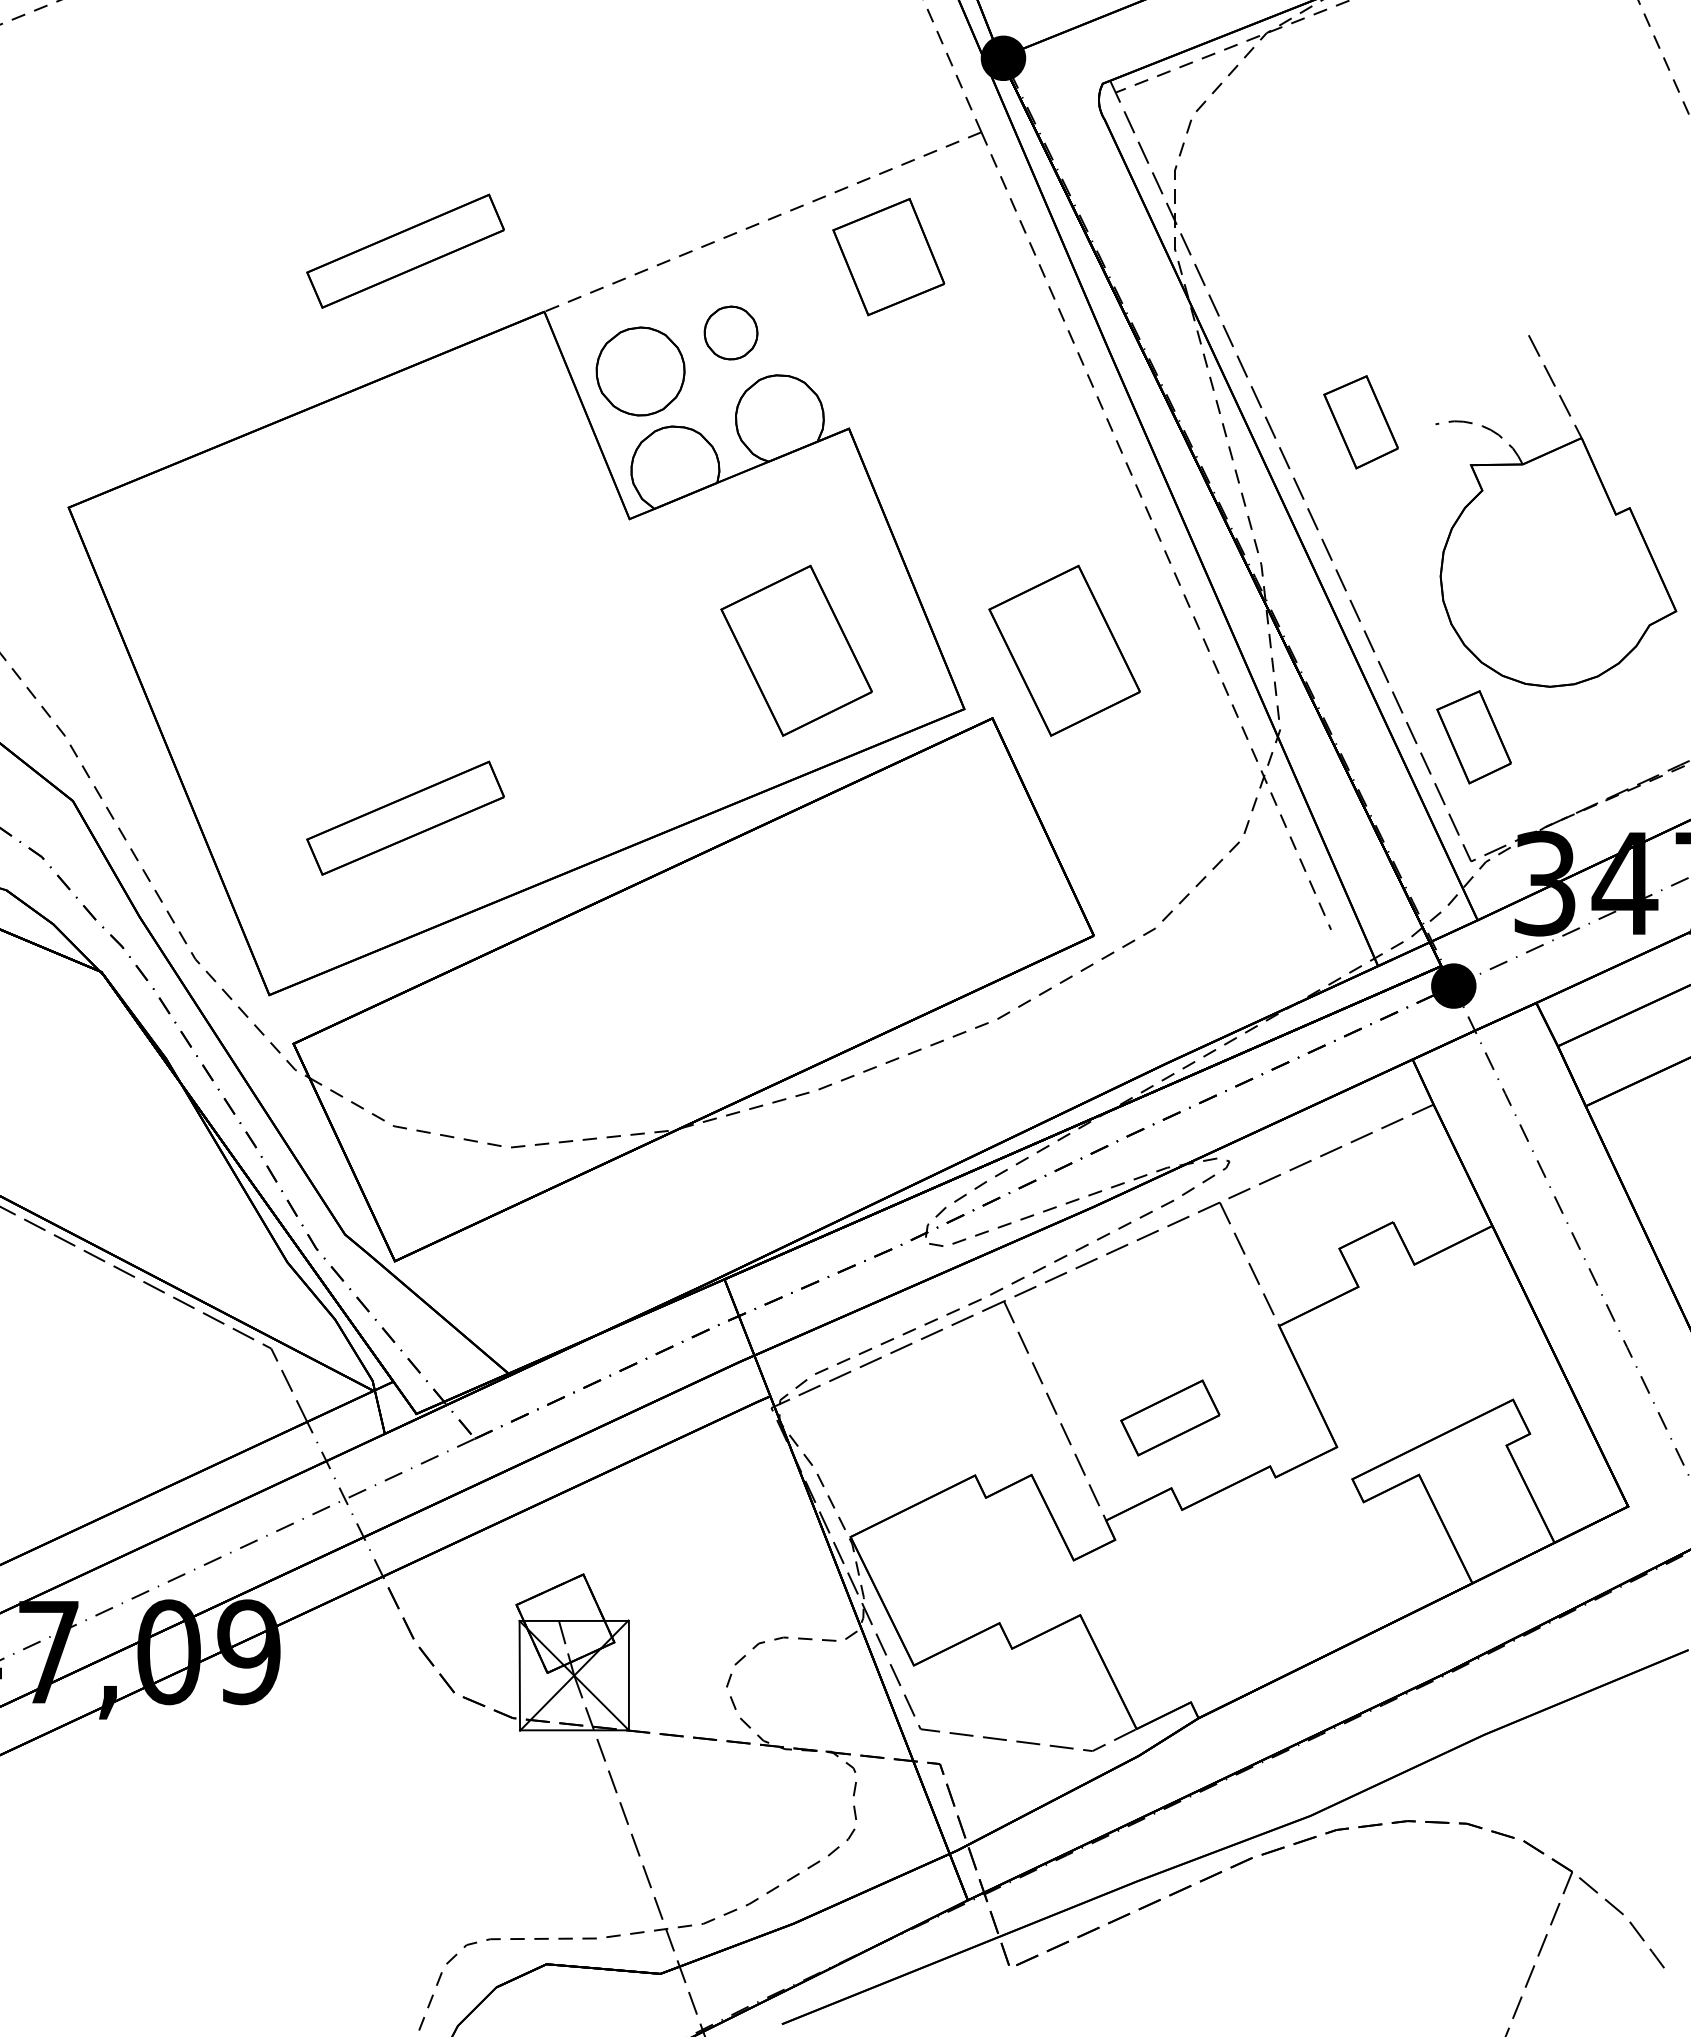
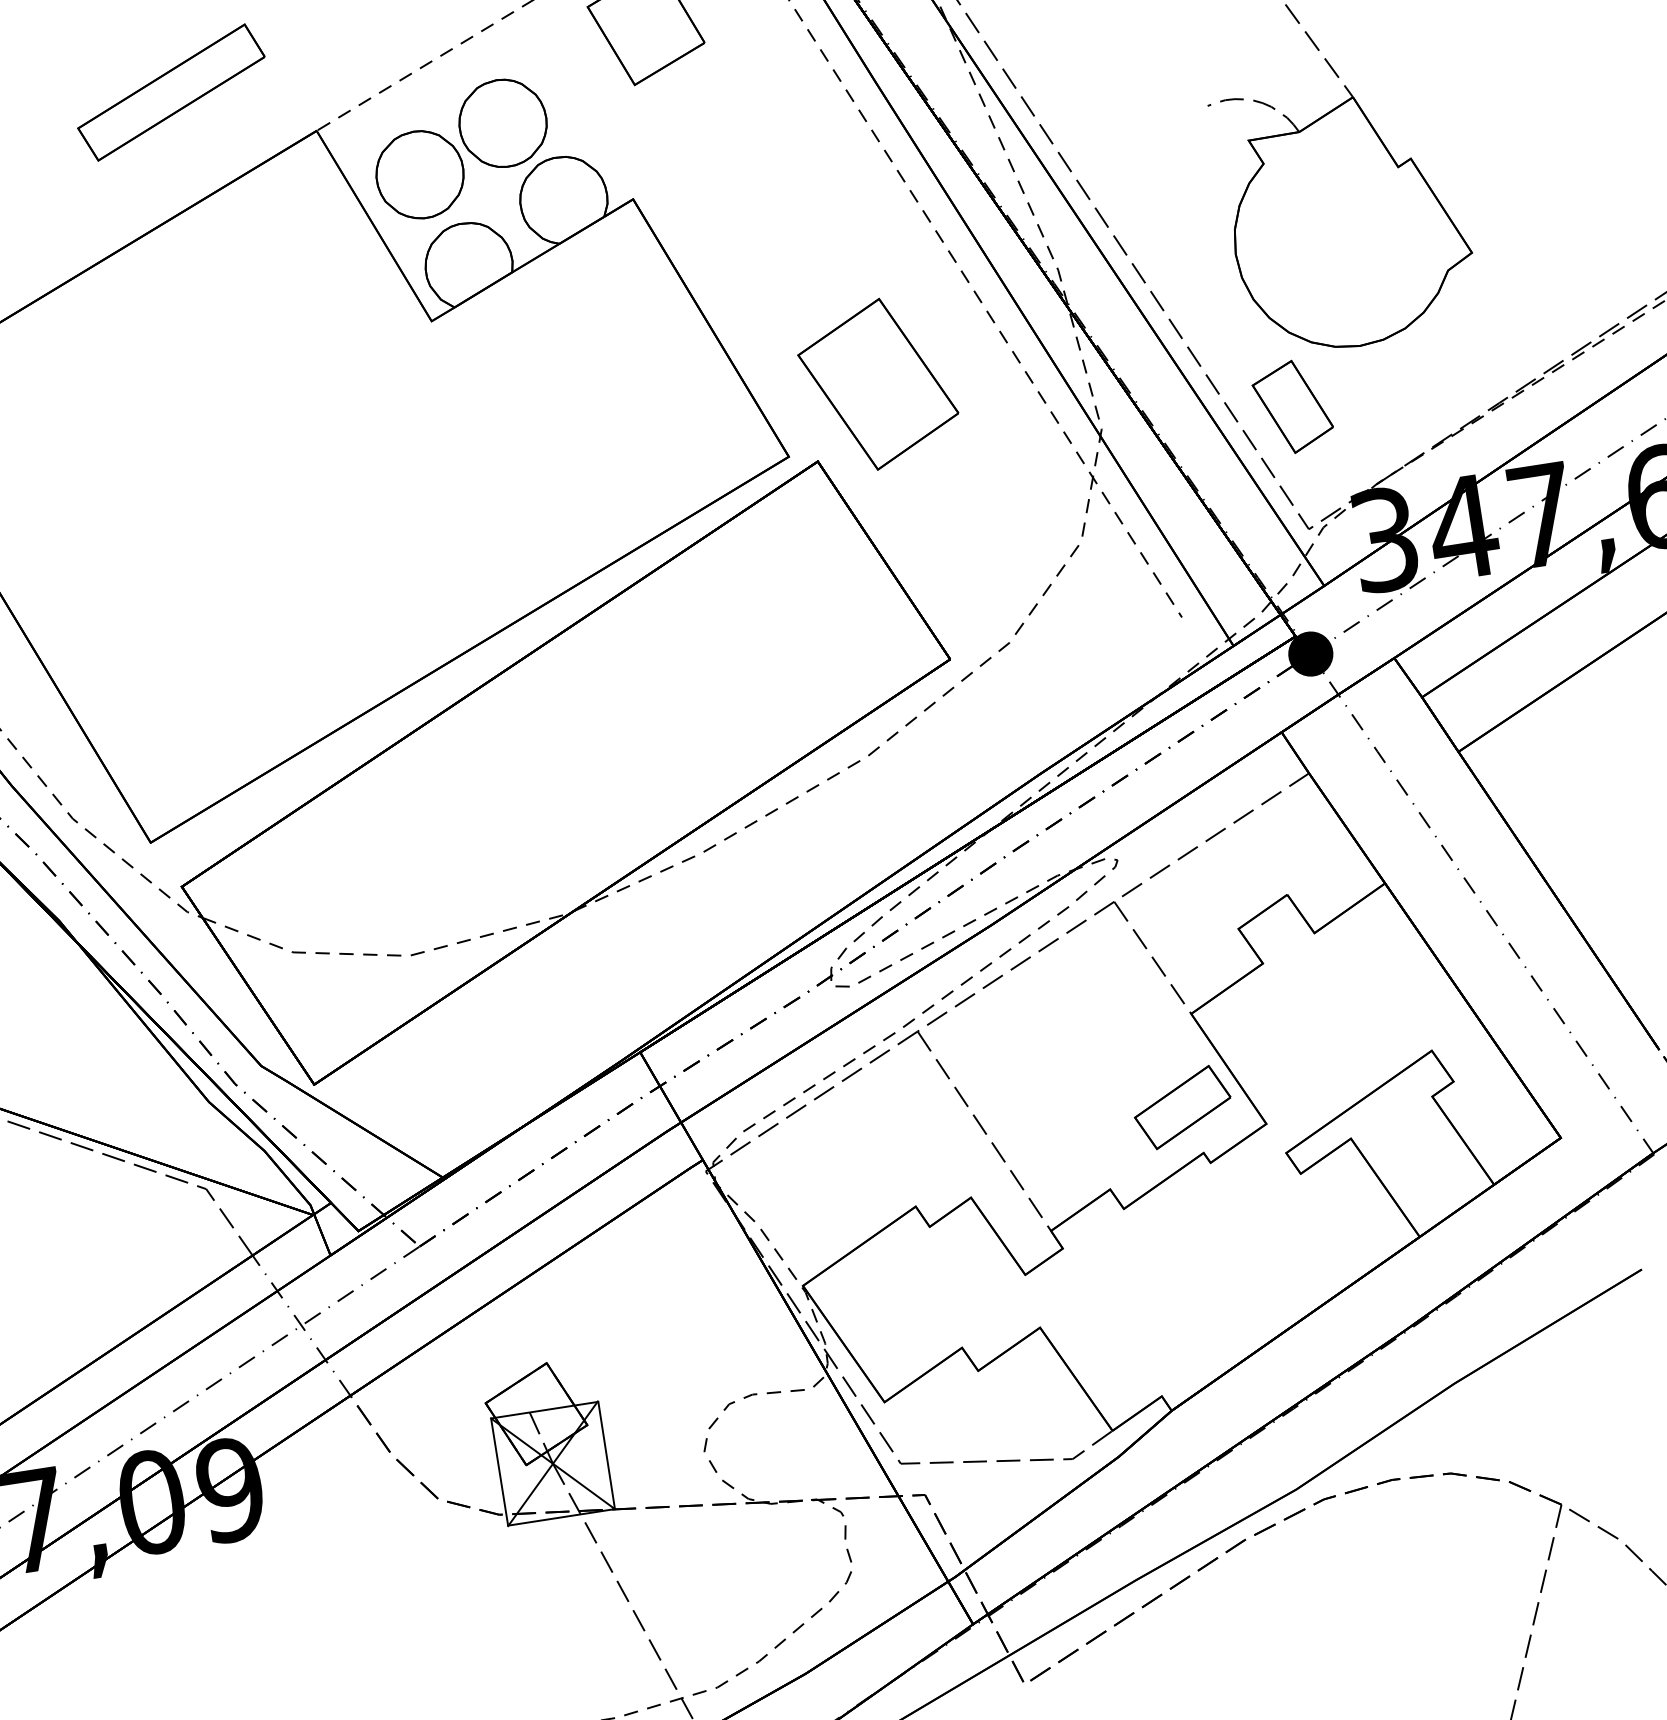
part: (730, 332) -> (502, 122), size x1.67
part: (1360, 422) -> (1133, 115), removed
part: (796, 650) -> (615, 424), removed
part: (405, 817) -> (257, 647), removed
part: (1170, 1417) -> (1182, 1107), moved

